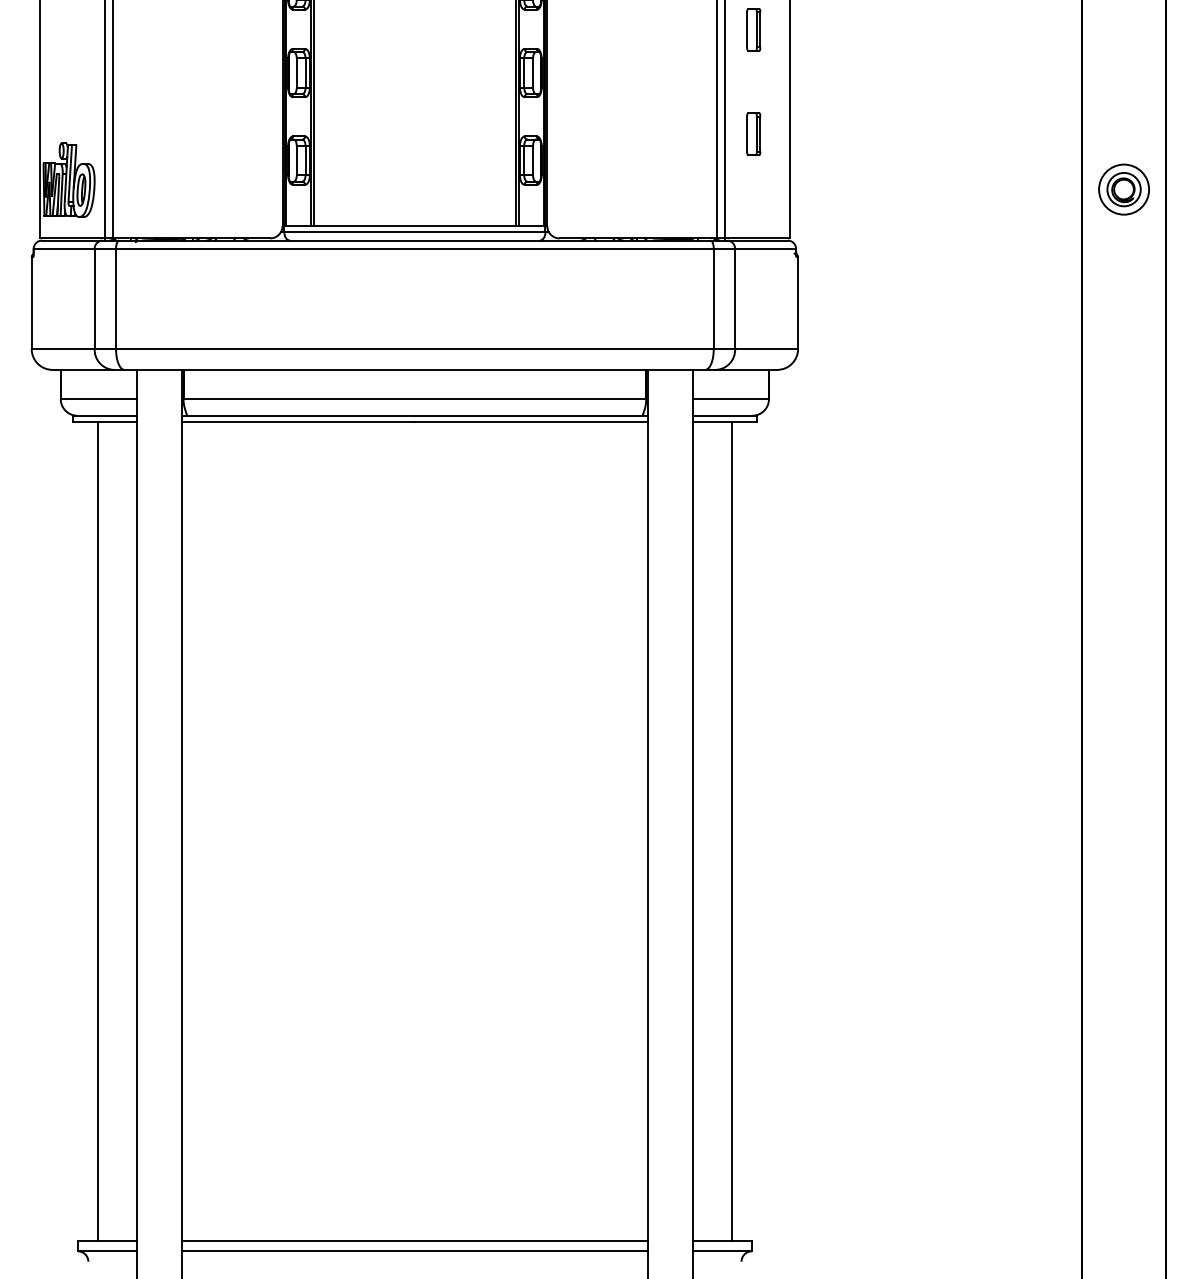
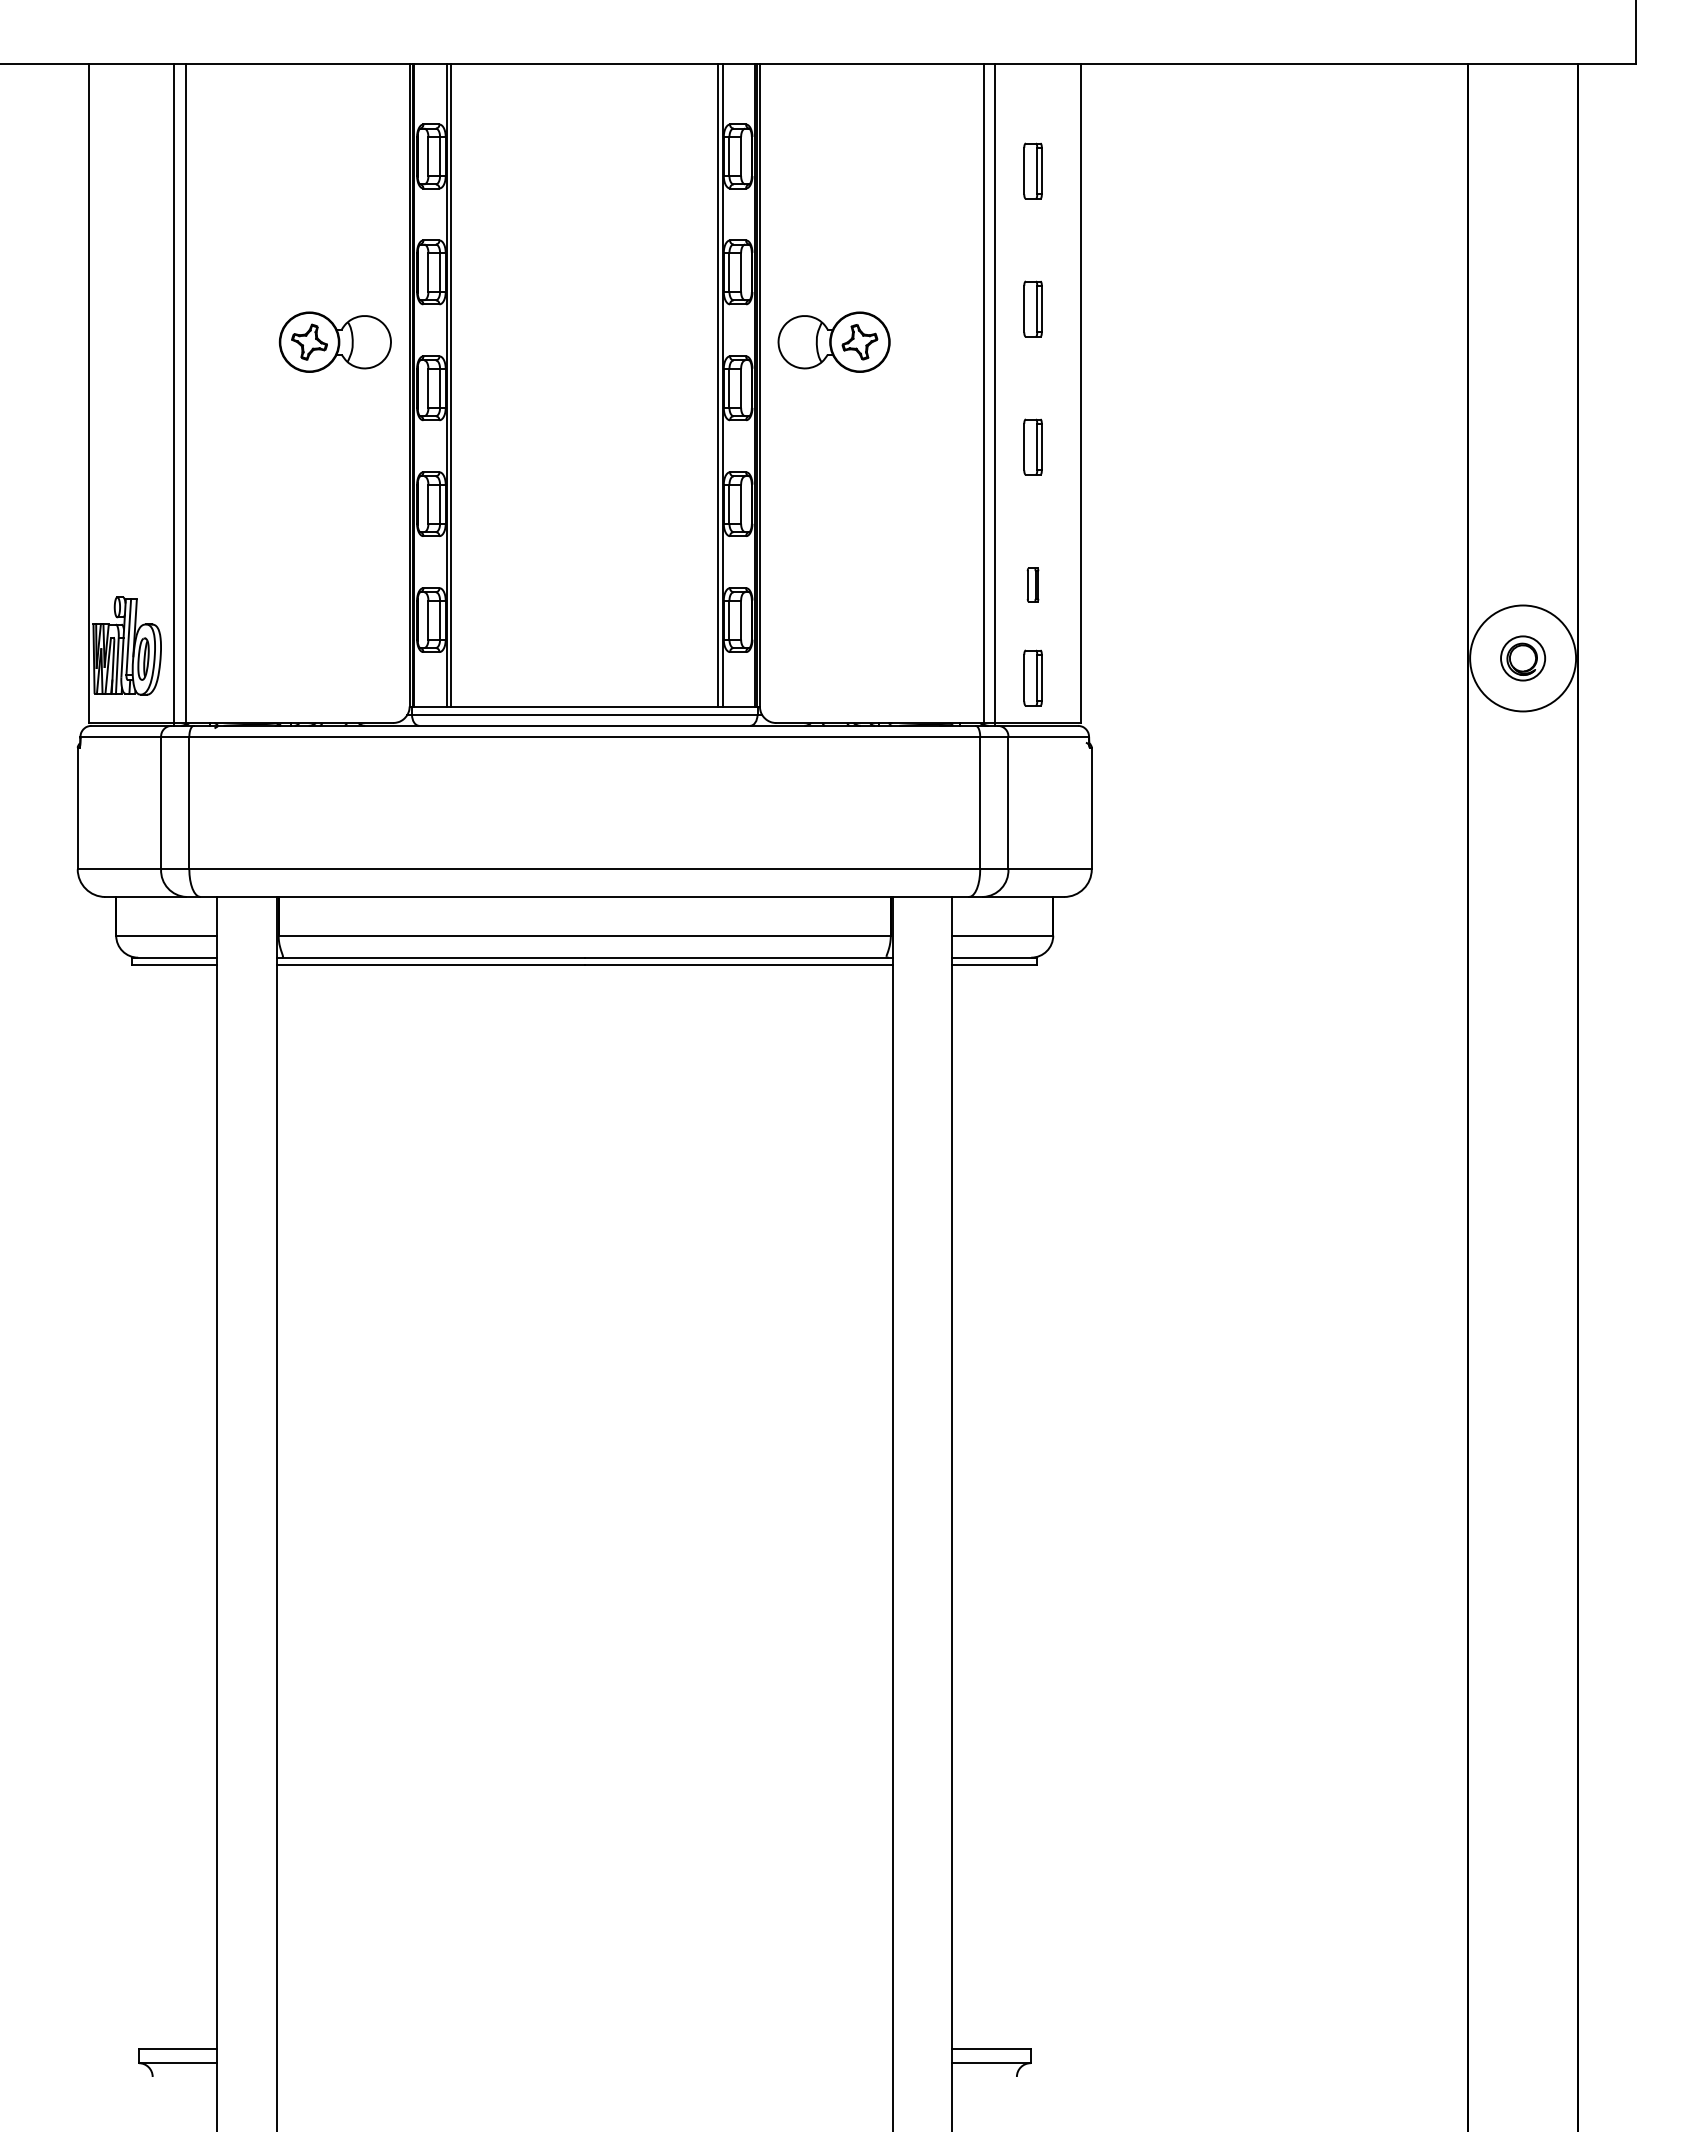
part: (753, 133) -> (1032, 584), size x0.6
circle: (1123, 189) -> (1522, 658), size x1.6
part: (753, 204) -> (1032, 677), added
line: (98, 831) -> (165, 1507), removed
line: (732, 831) -> (1004, 1507), removed
line: (414, 1240) -> (584, 2049), removed
line: (414, 1251) -> (584, 2063), removed

